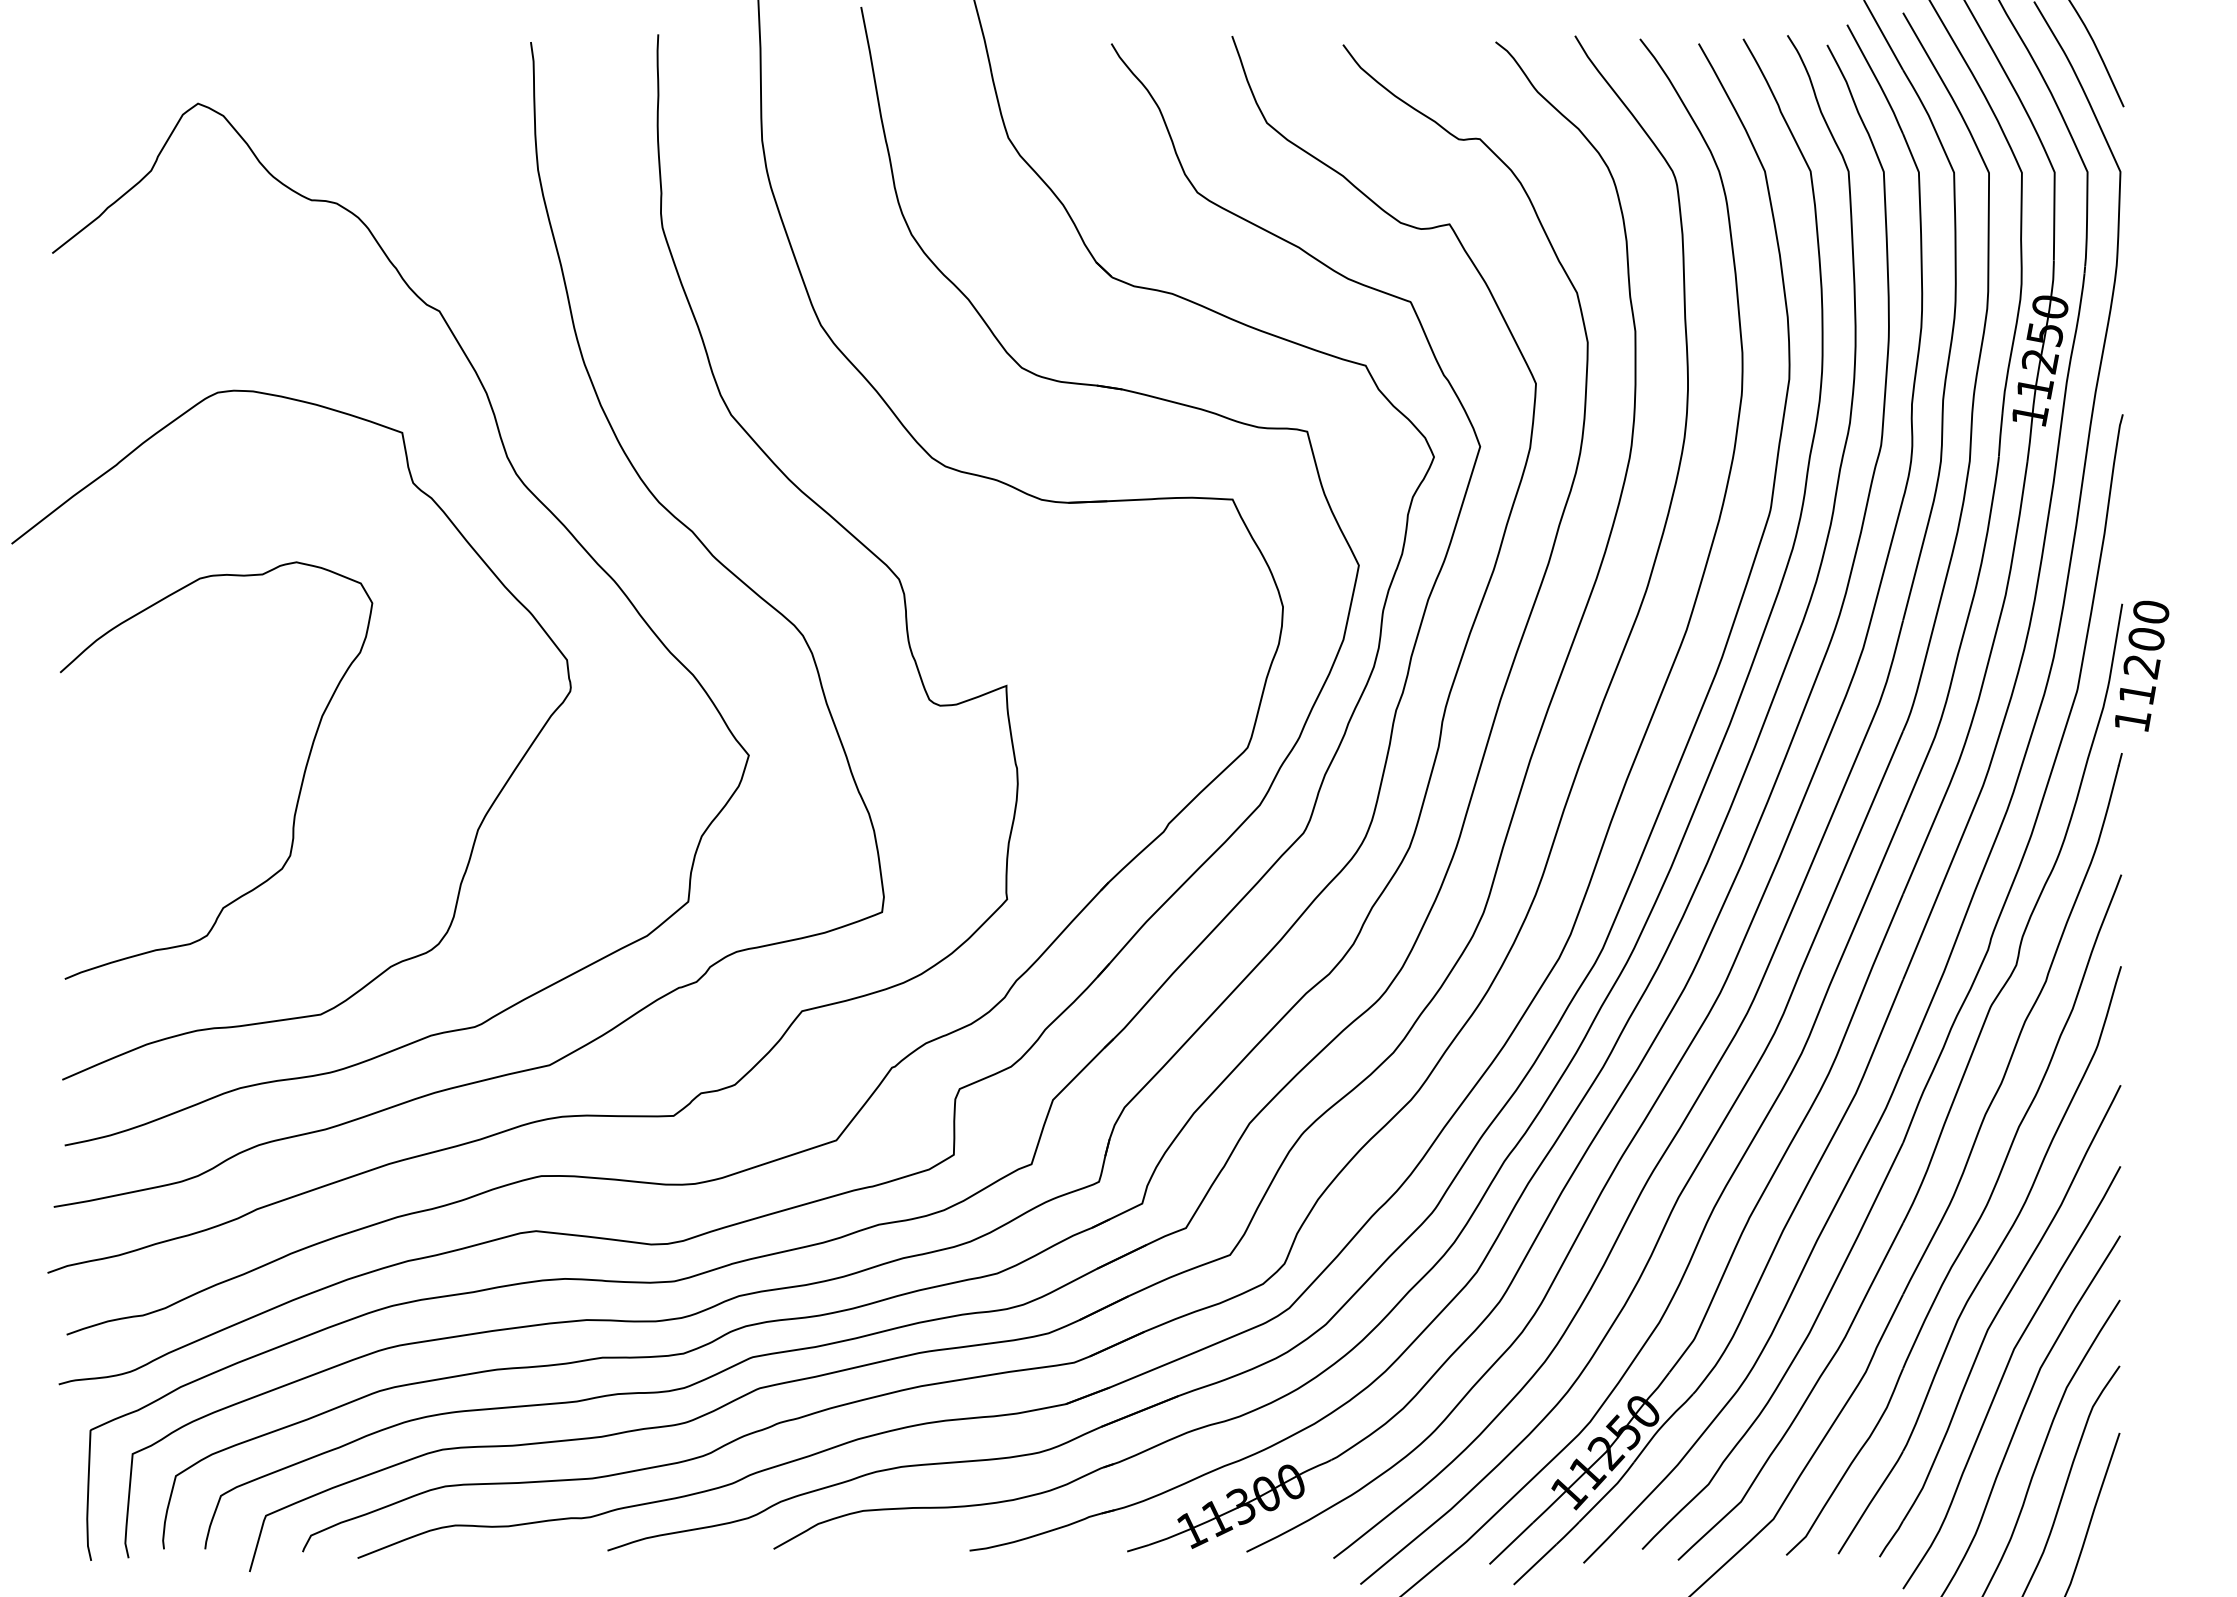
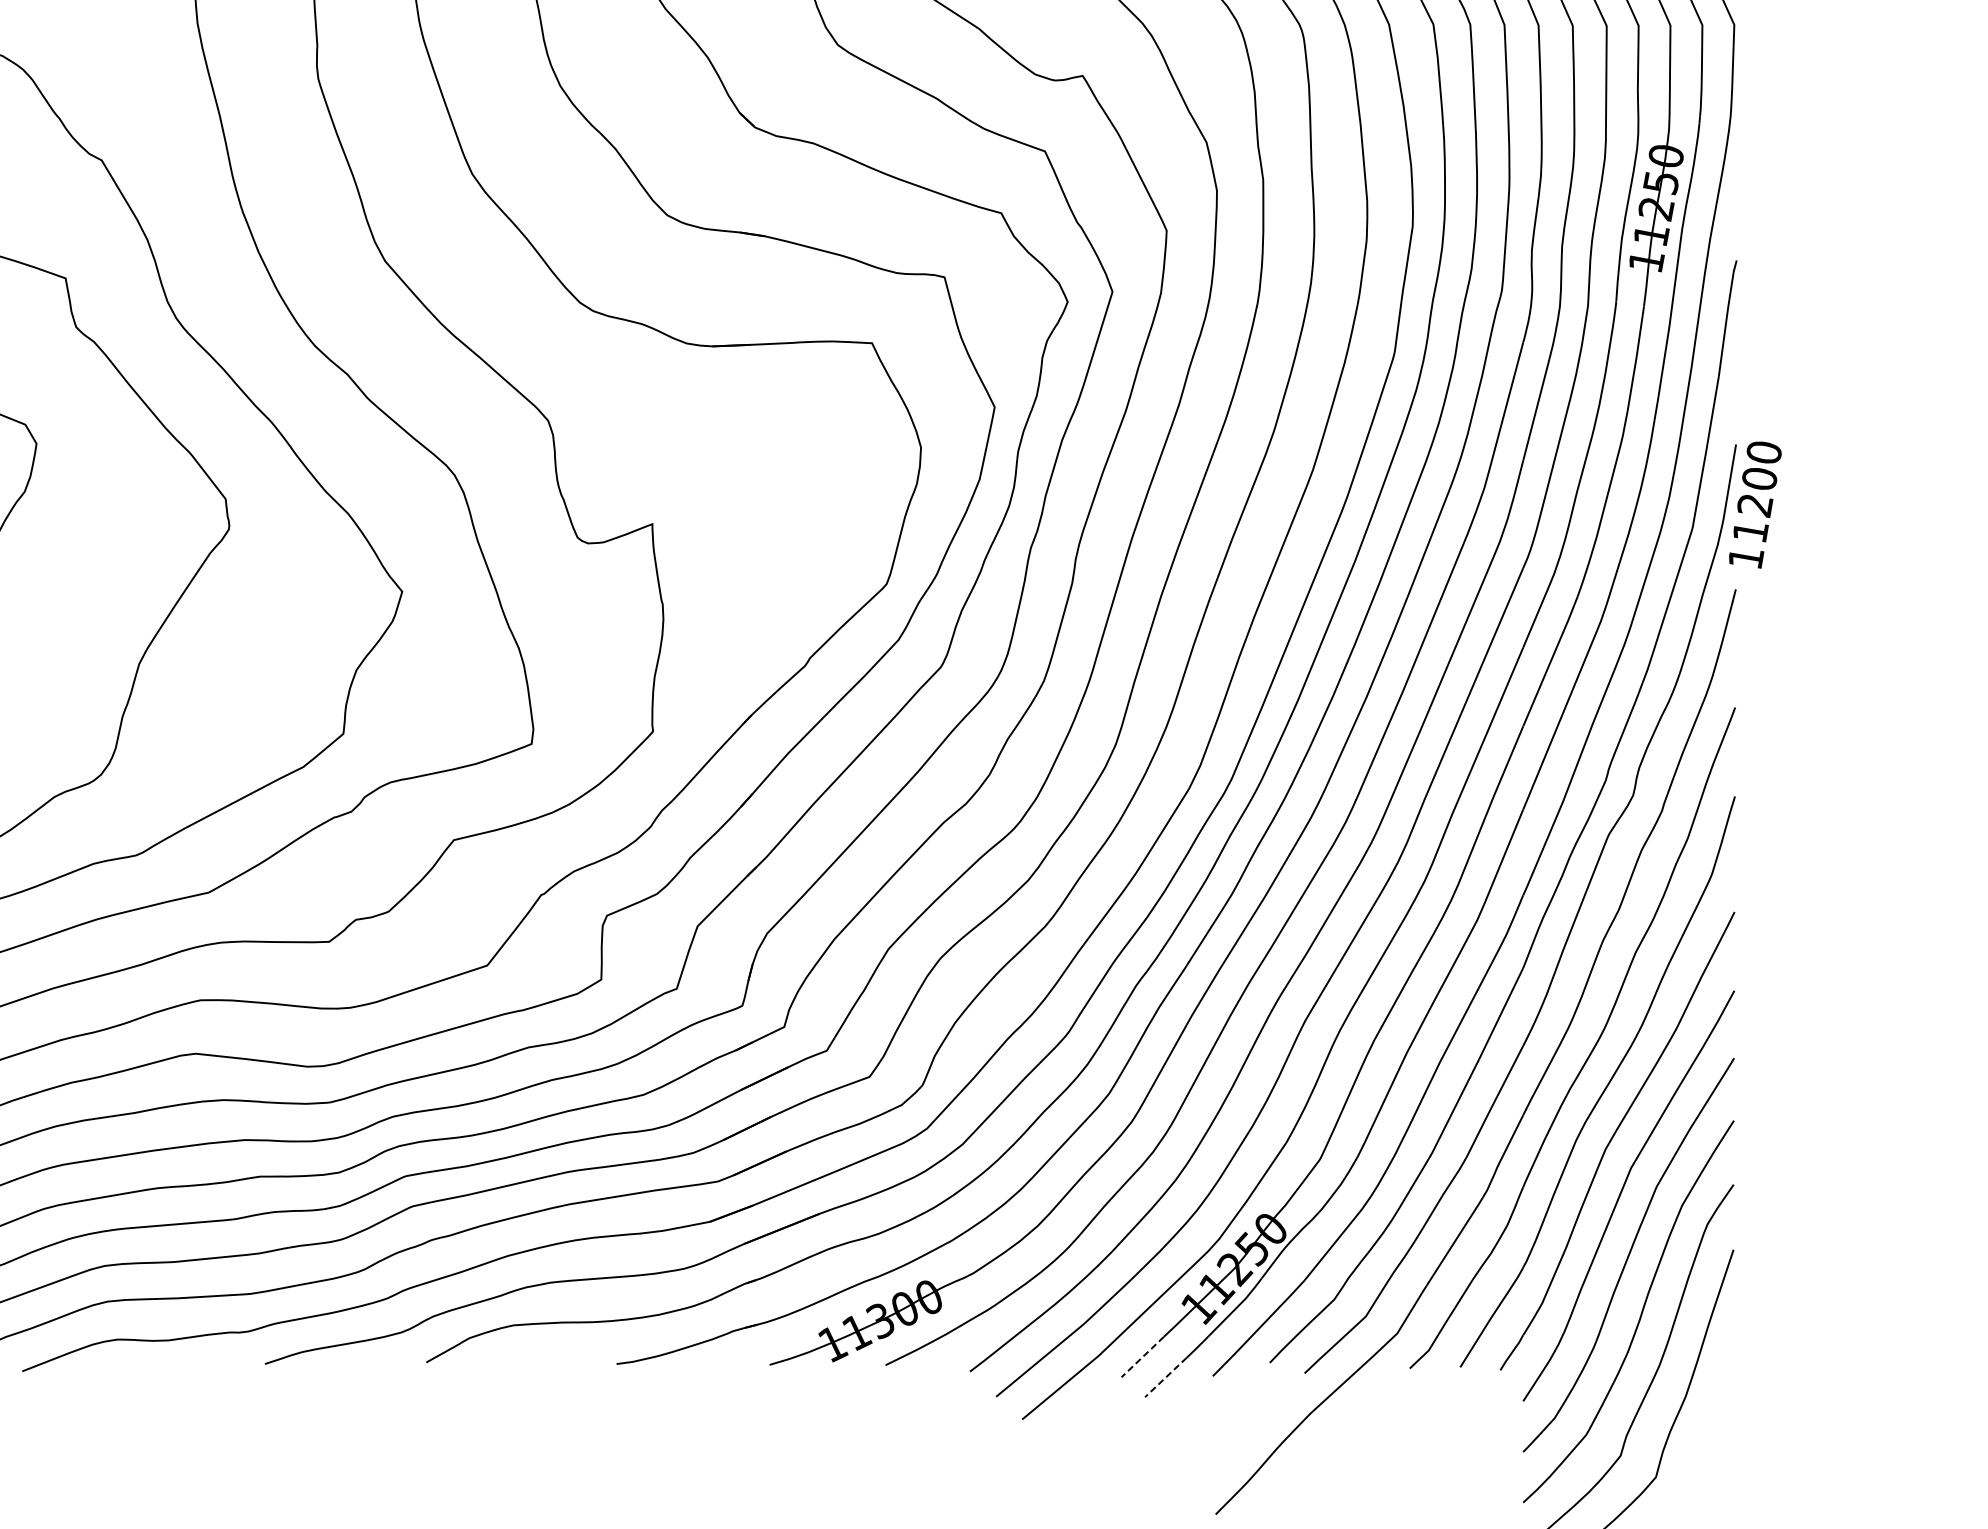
line: (1510, 1543) -> (1141, 1357), solid -> dashed
line: (1535, 1564) -> (1166, 1377), solid -> dashed

